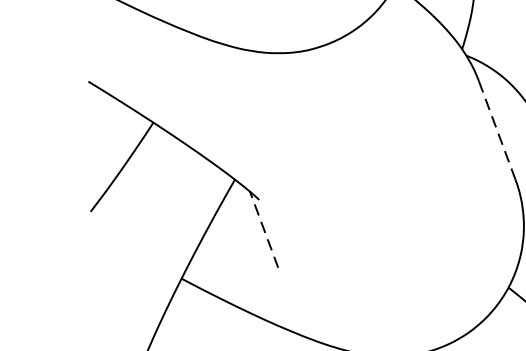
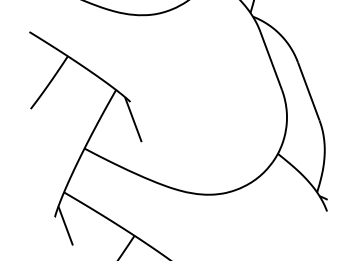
line: (497, 131) -> (271, 61), dashed -> solid
line: (264, 229) -> (133, 119), dashed -> solid

